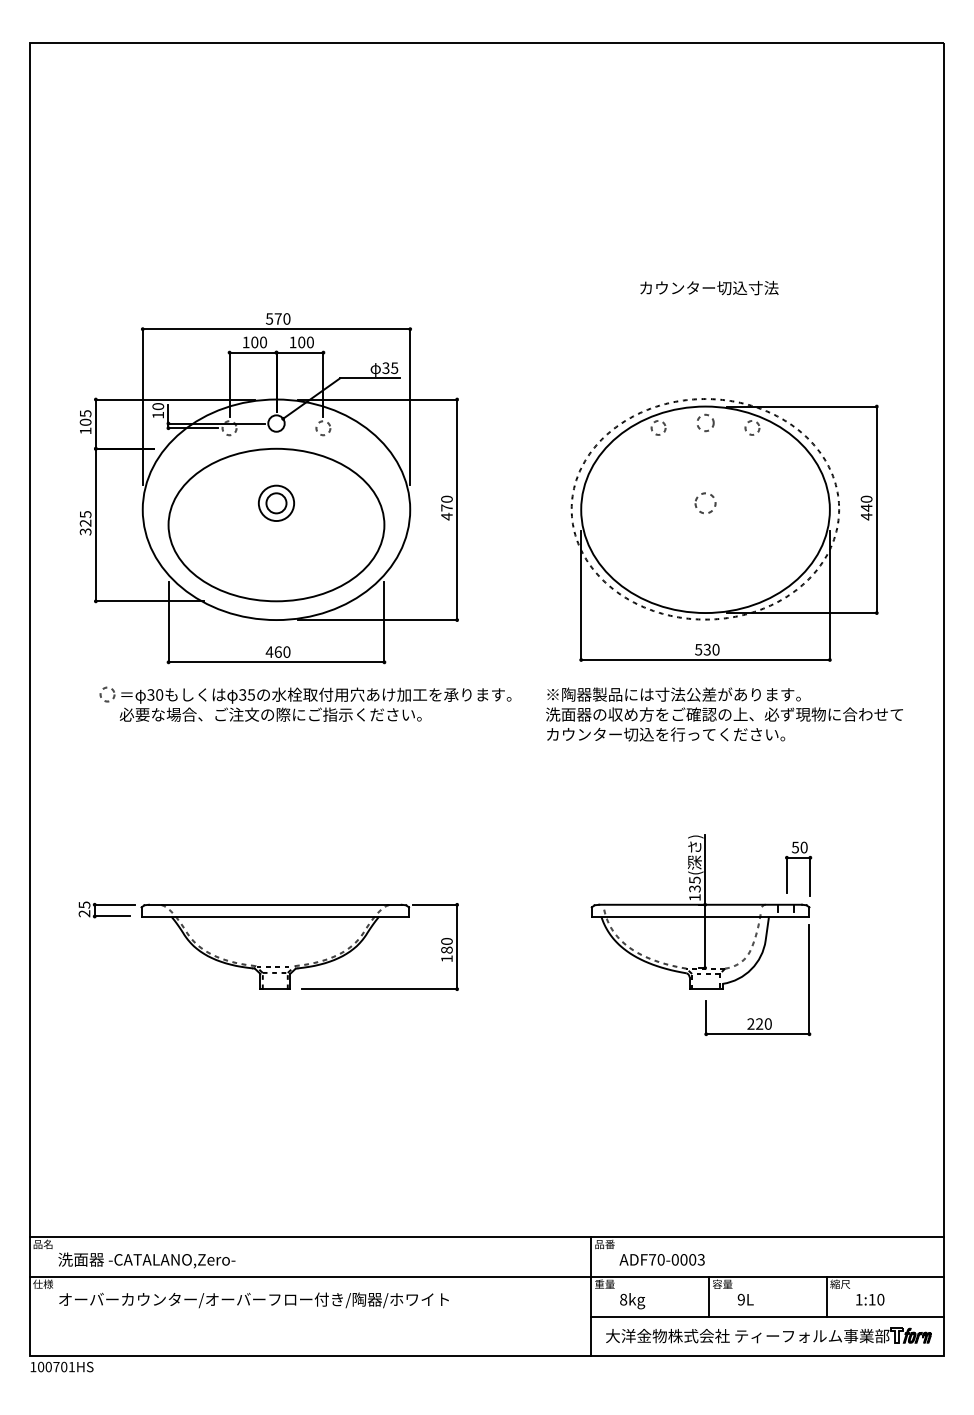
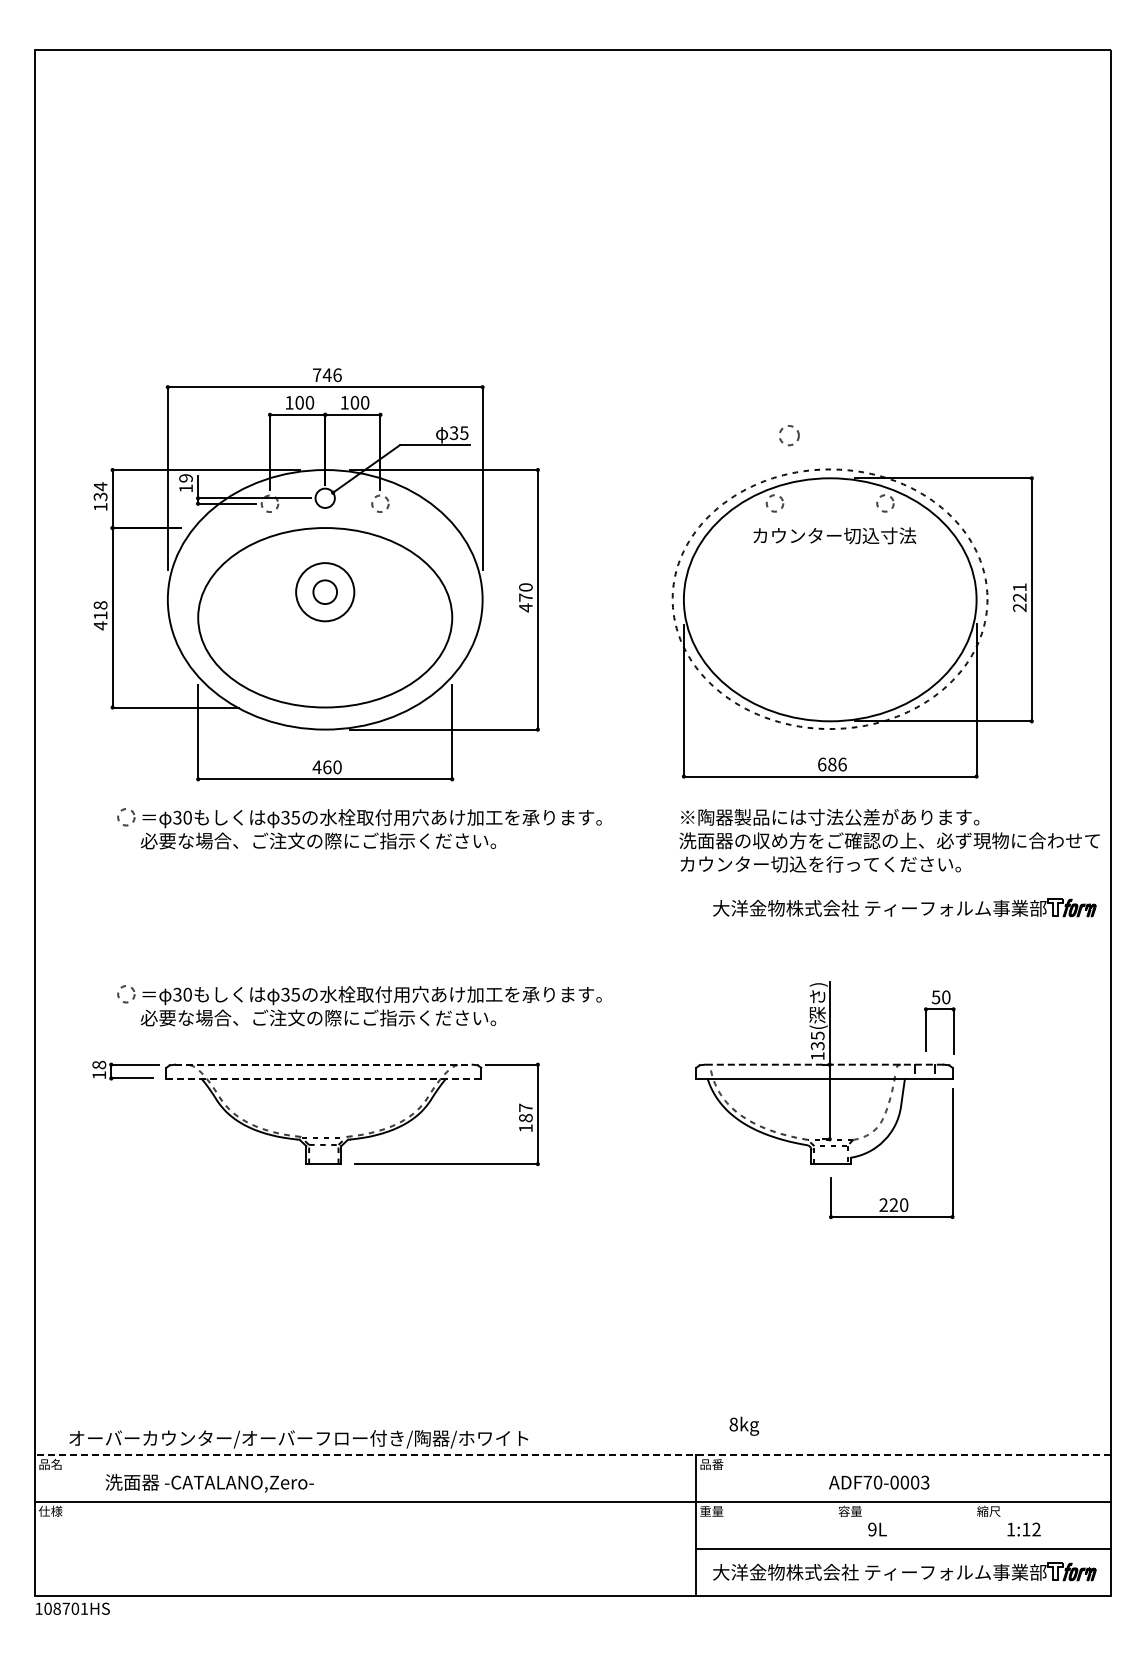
text: (709, 287) -> (834, 535), moved
text: (277, 319) -> (326, 375), 570 -> 746
text: (157, 406) -> (185, 478), 10 -> 19
text: (85, 417) -> (100, 491), 105 -> 134
circle: (705, 422) -> (789, 435), moved
part: (697, 499) -> (820, 587), removed
circle: (276, 503) -> (325, 592), size x1.4
text: (866, 507) -> (1019, 597), 440 -> 221
text: (85, 523) -> (100, 615), 325 -> 418
text: (706, 649) -> (831, 764), 530 -> 686
text: (724, 714) -> (889, 840), moved
part: (768, 771) -> (904, 907), added
part: (305, 854) -> (359, 1005), added
line: (275, 904) -> (323, 1064), solid -> dashed
line: (699, 904) -> (823, 1064), solid -> dashed
text: (84, 908) -> (99, 1069), 25 -> 18
line: (275, 916) -> (323, 1078), solid -> dashed
text: (446, 941) -> (525, 1107), 180 -> 187
line: (486, 1236) -> (572, 1455), solid -> dashed
text: (662, 1259) -> (879, 1482), moved
text: (146, 1260) -> (209, 1483), moved
line: (709, 1296) -> (834, 1525), removed
line: (826, 1296) -> (972, 1525), removed
text: (880, 1299) -> (1036, 1529), 1:10 -> 1:12
text: (253, 1300) -> (298, 1439), moved
text: (632, 1300) -> (744, 1425), moved
text: (48, 1366) -> (56, 1608), 100701HS -> 108701HS

